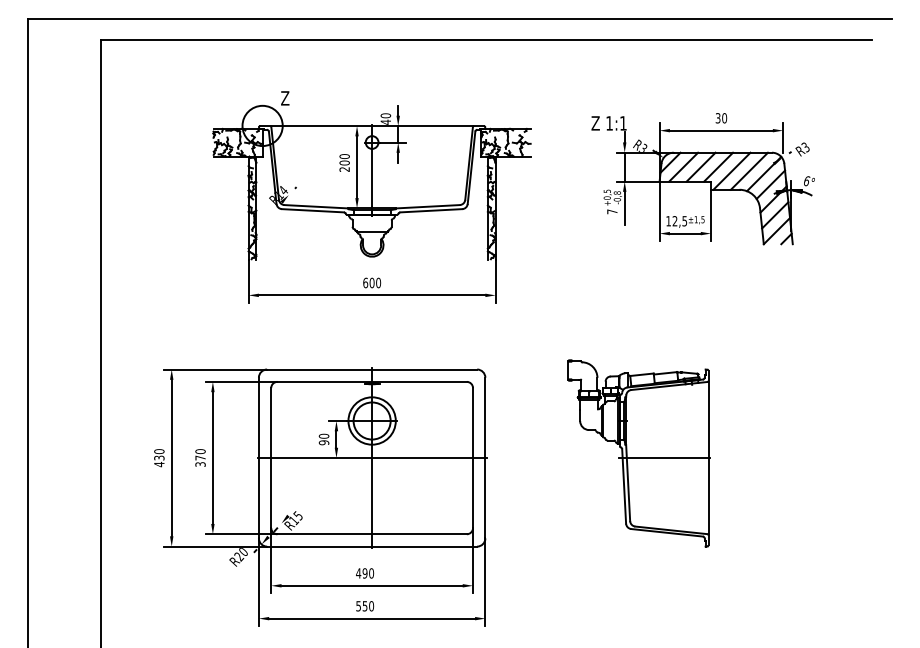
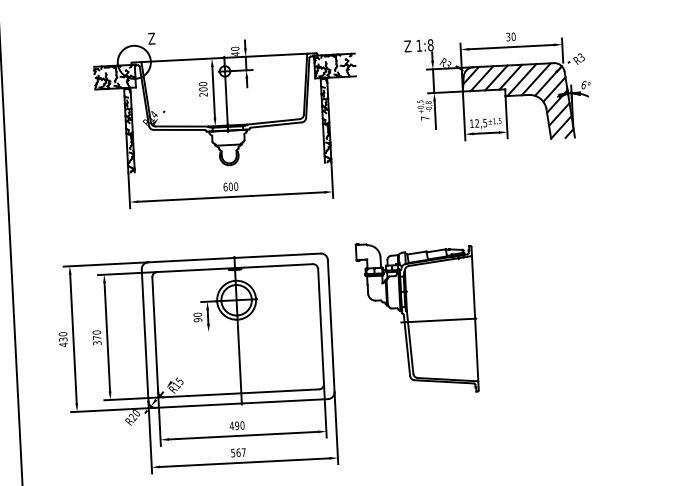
text: (623, 123) -> (430, 45), 1:1 -> 1:8
part: (638, 453) -> (417, 317), moved
line: (371, 458) -> (237, 331), removed
text: (368, 606) -> (241, 452), 550 -> 567

